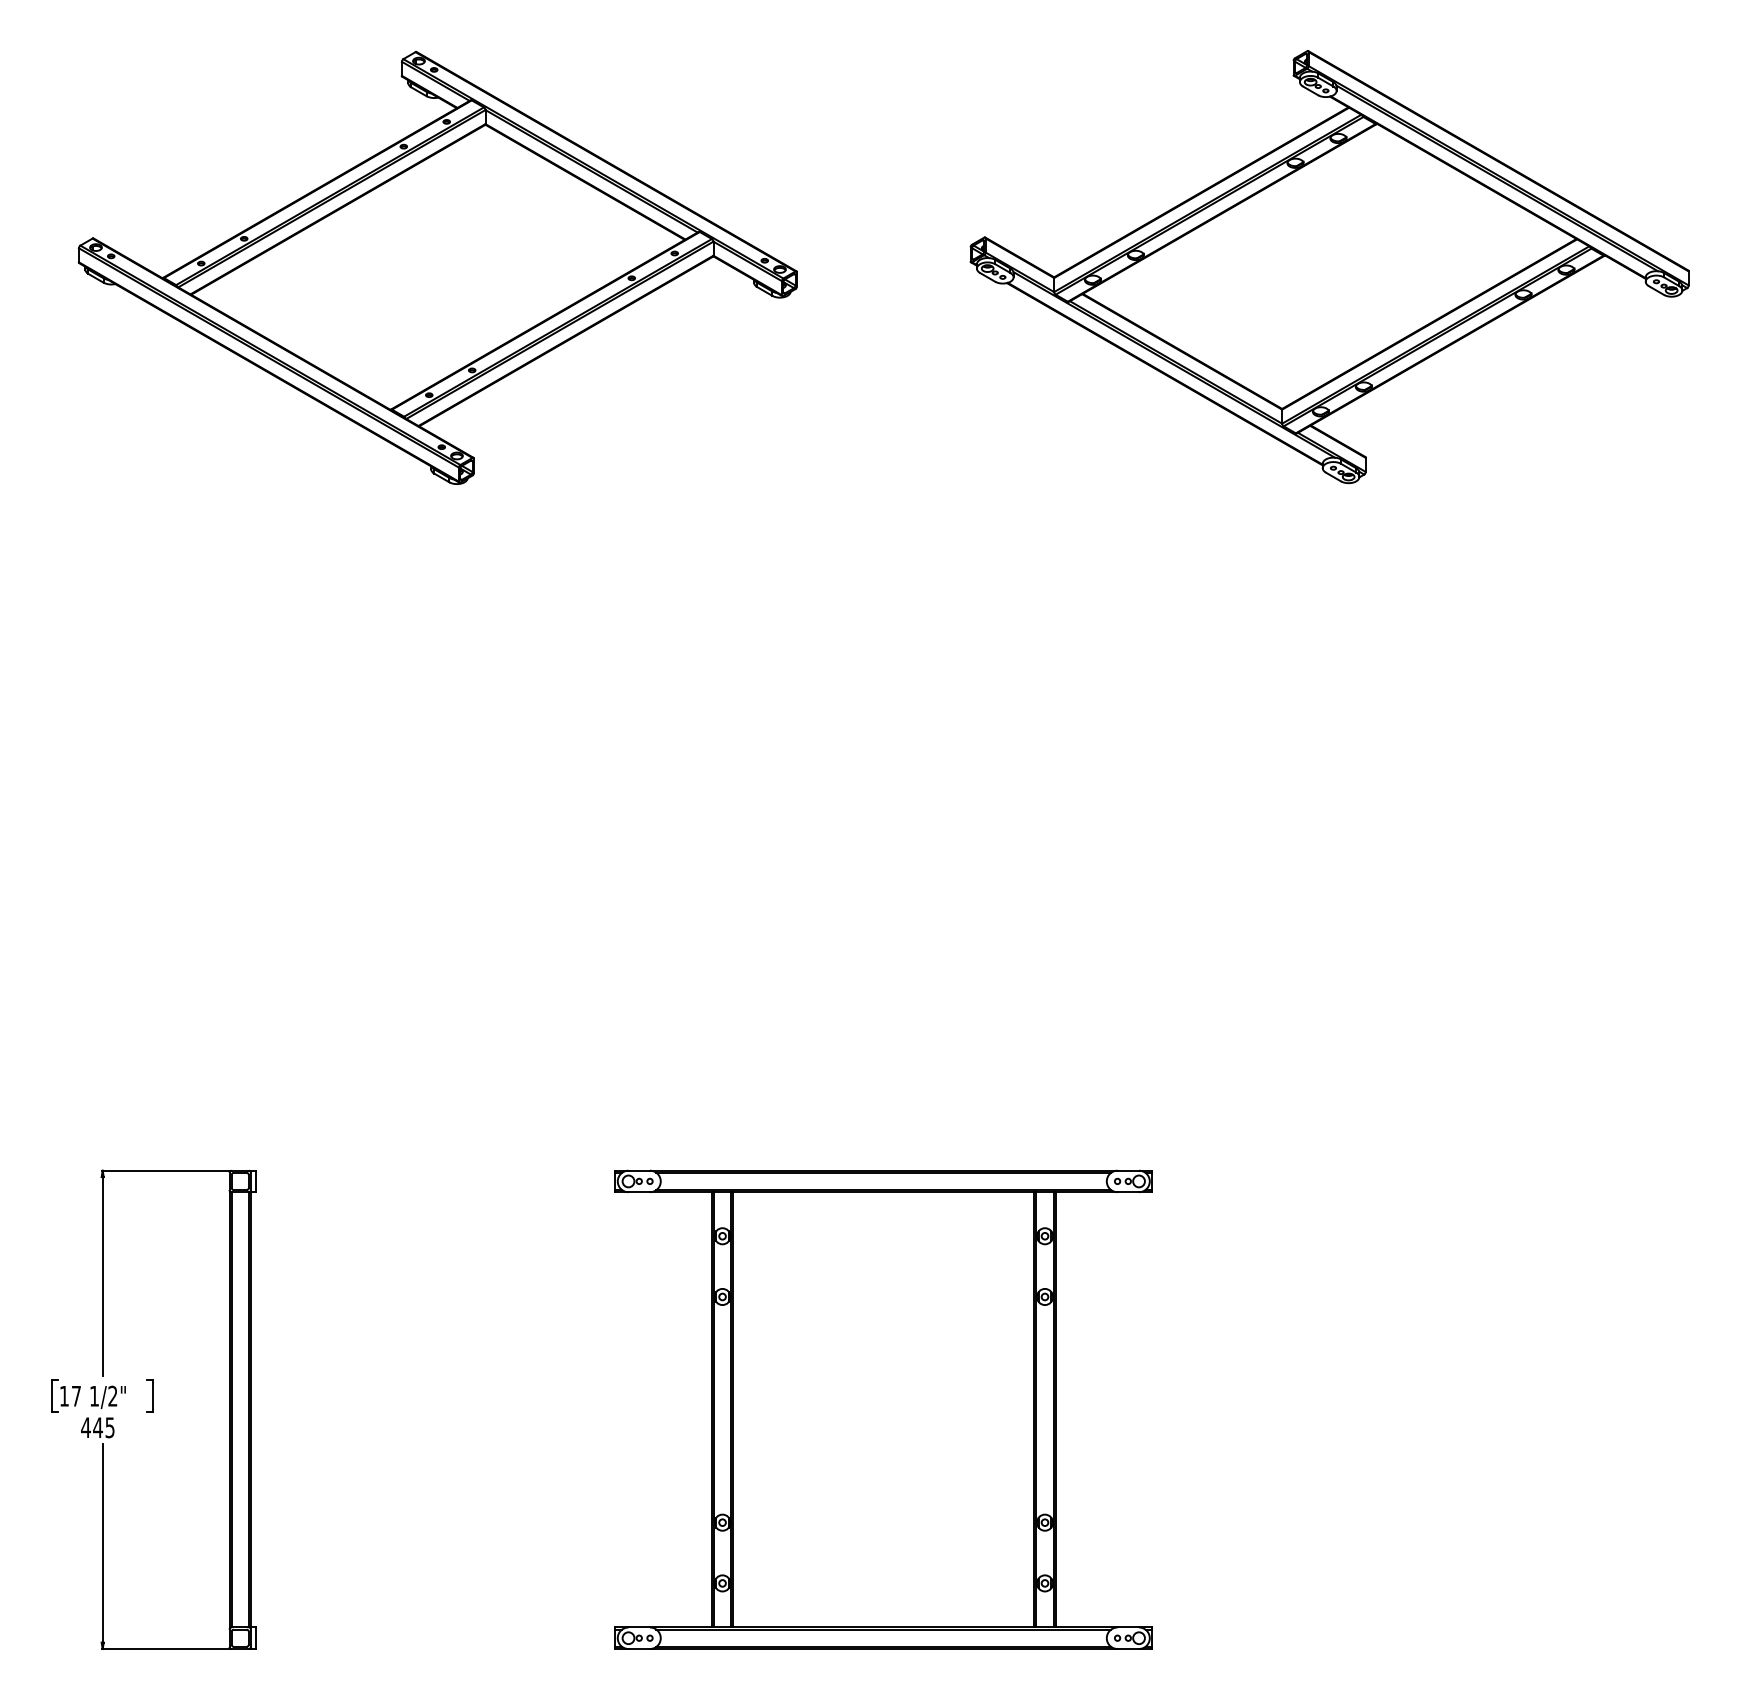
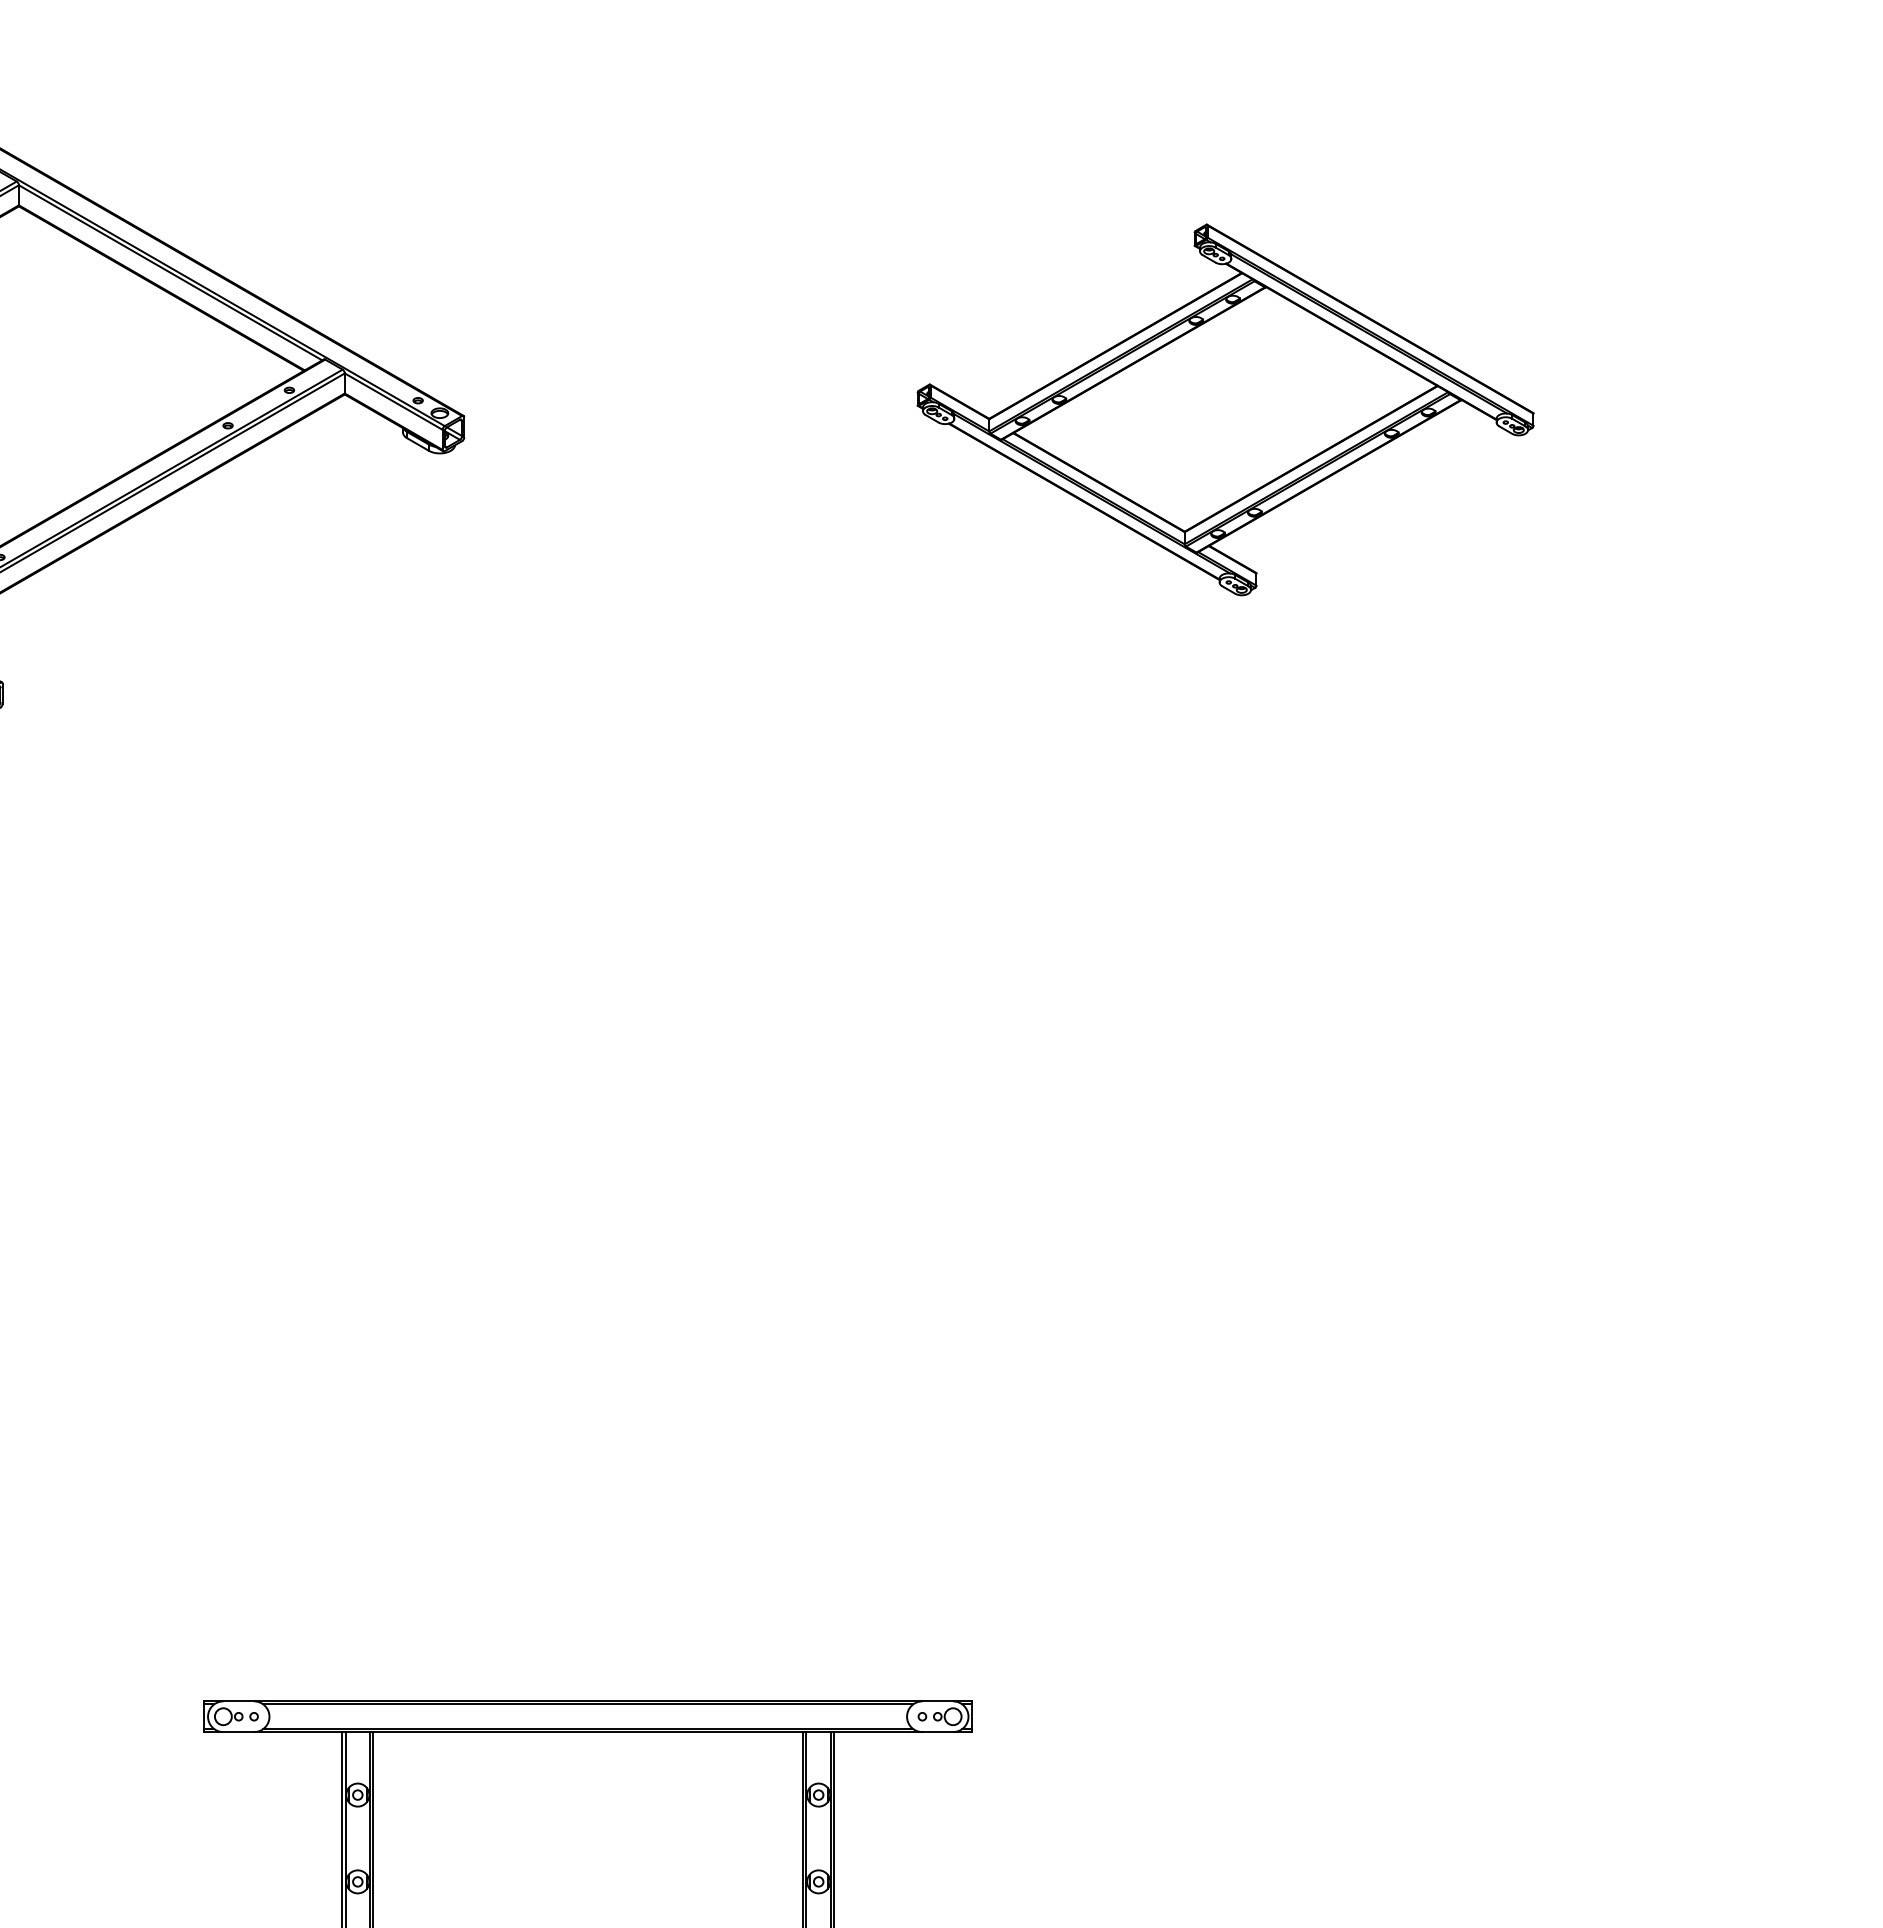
part: (1329, 267) -> (1225, 410), size x0.6

